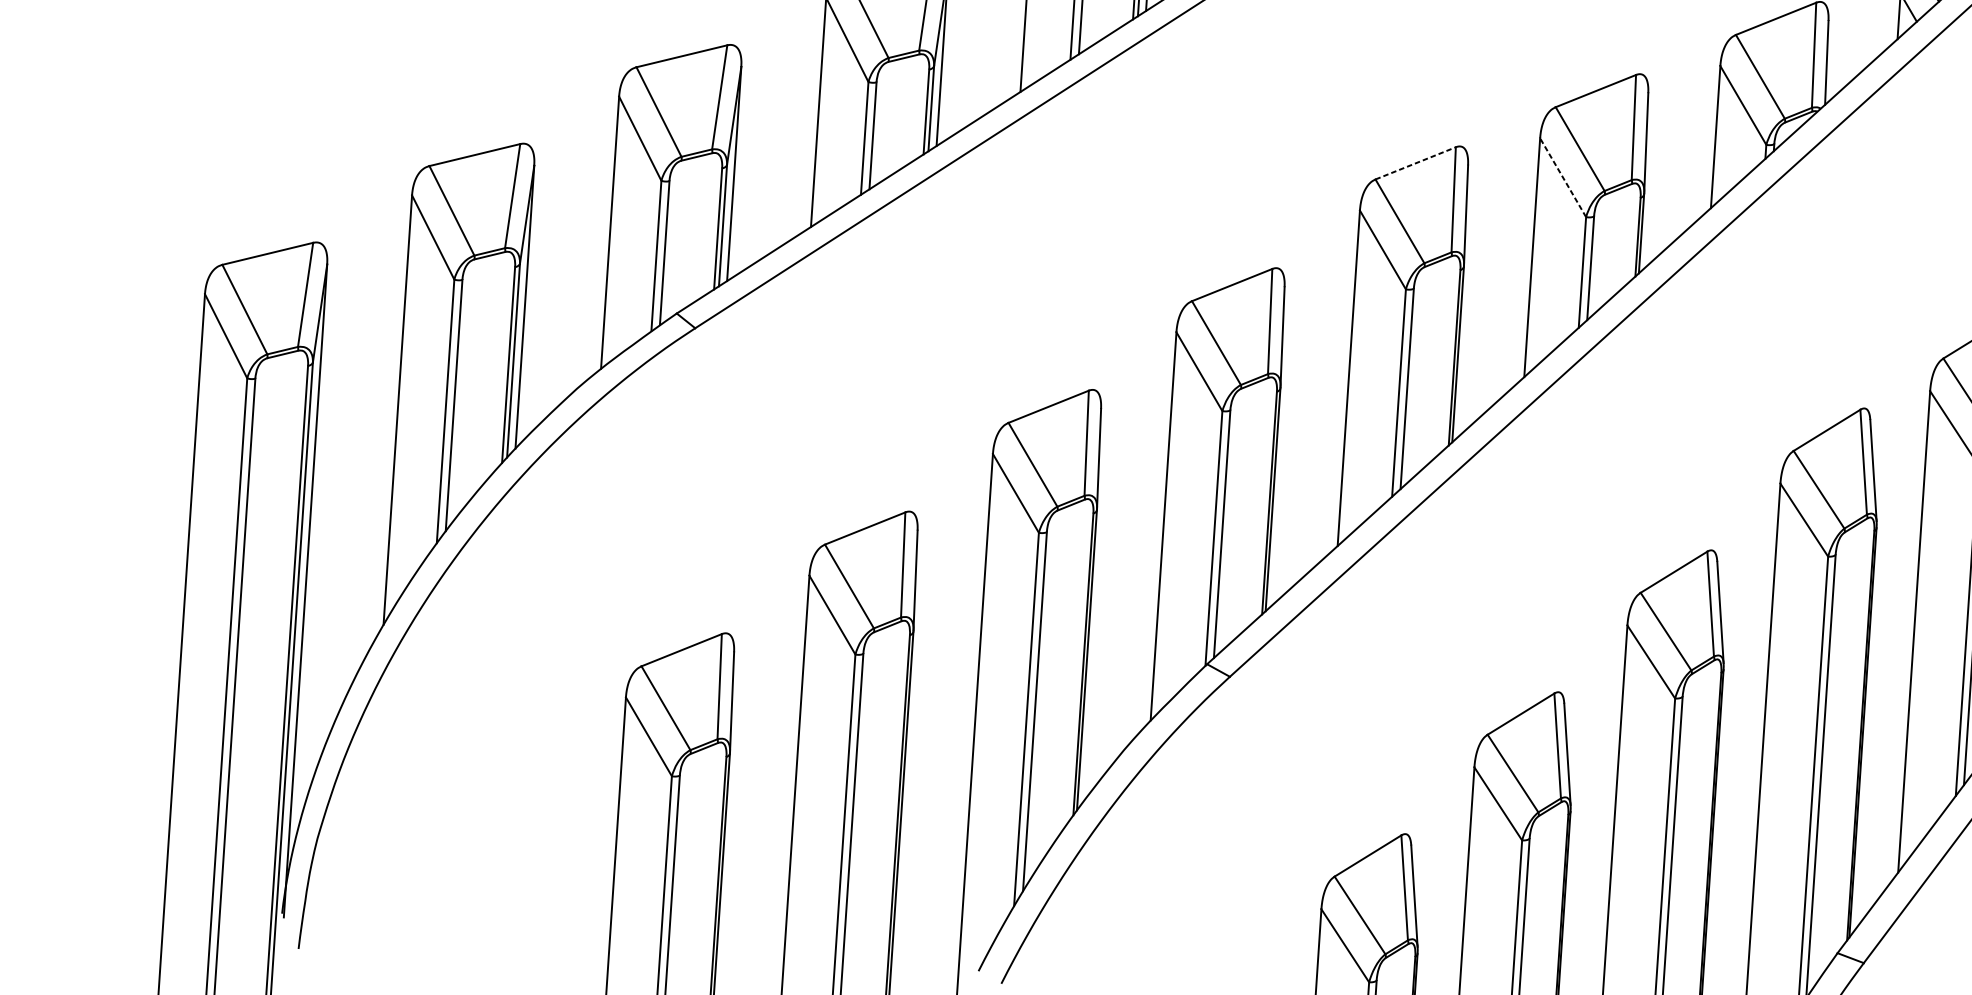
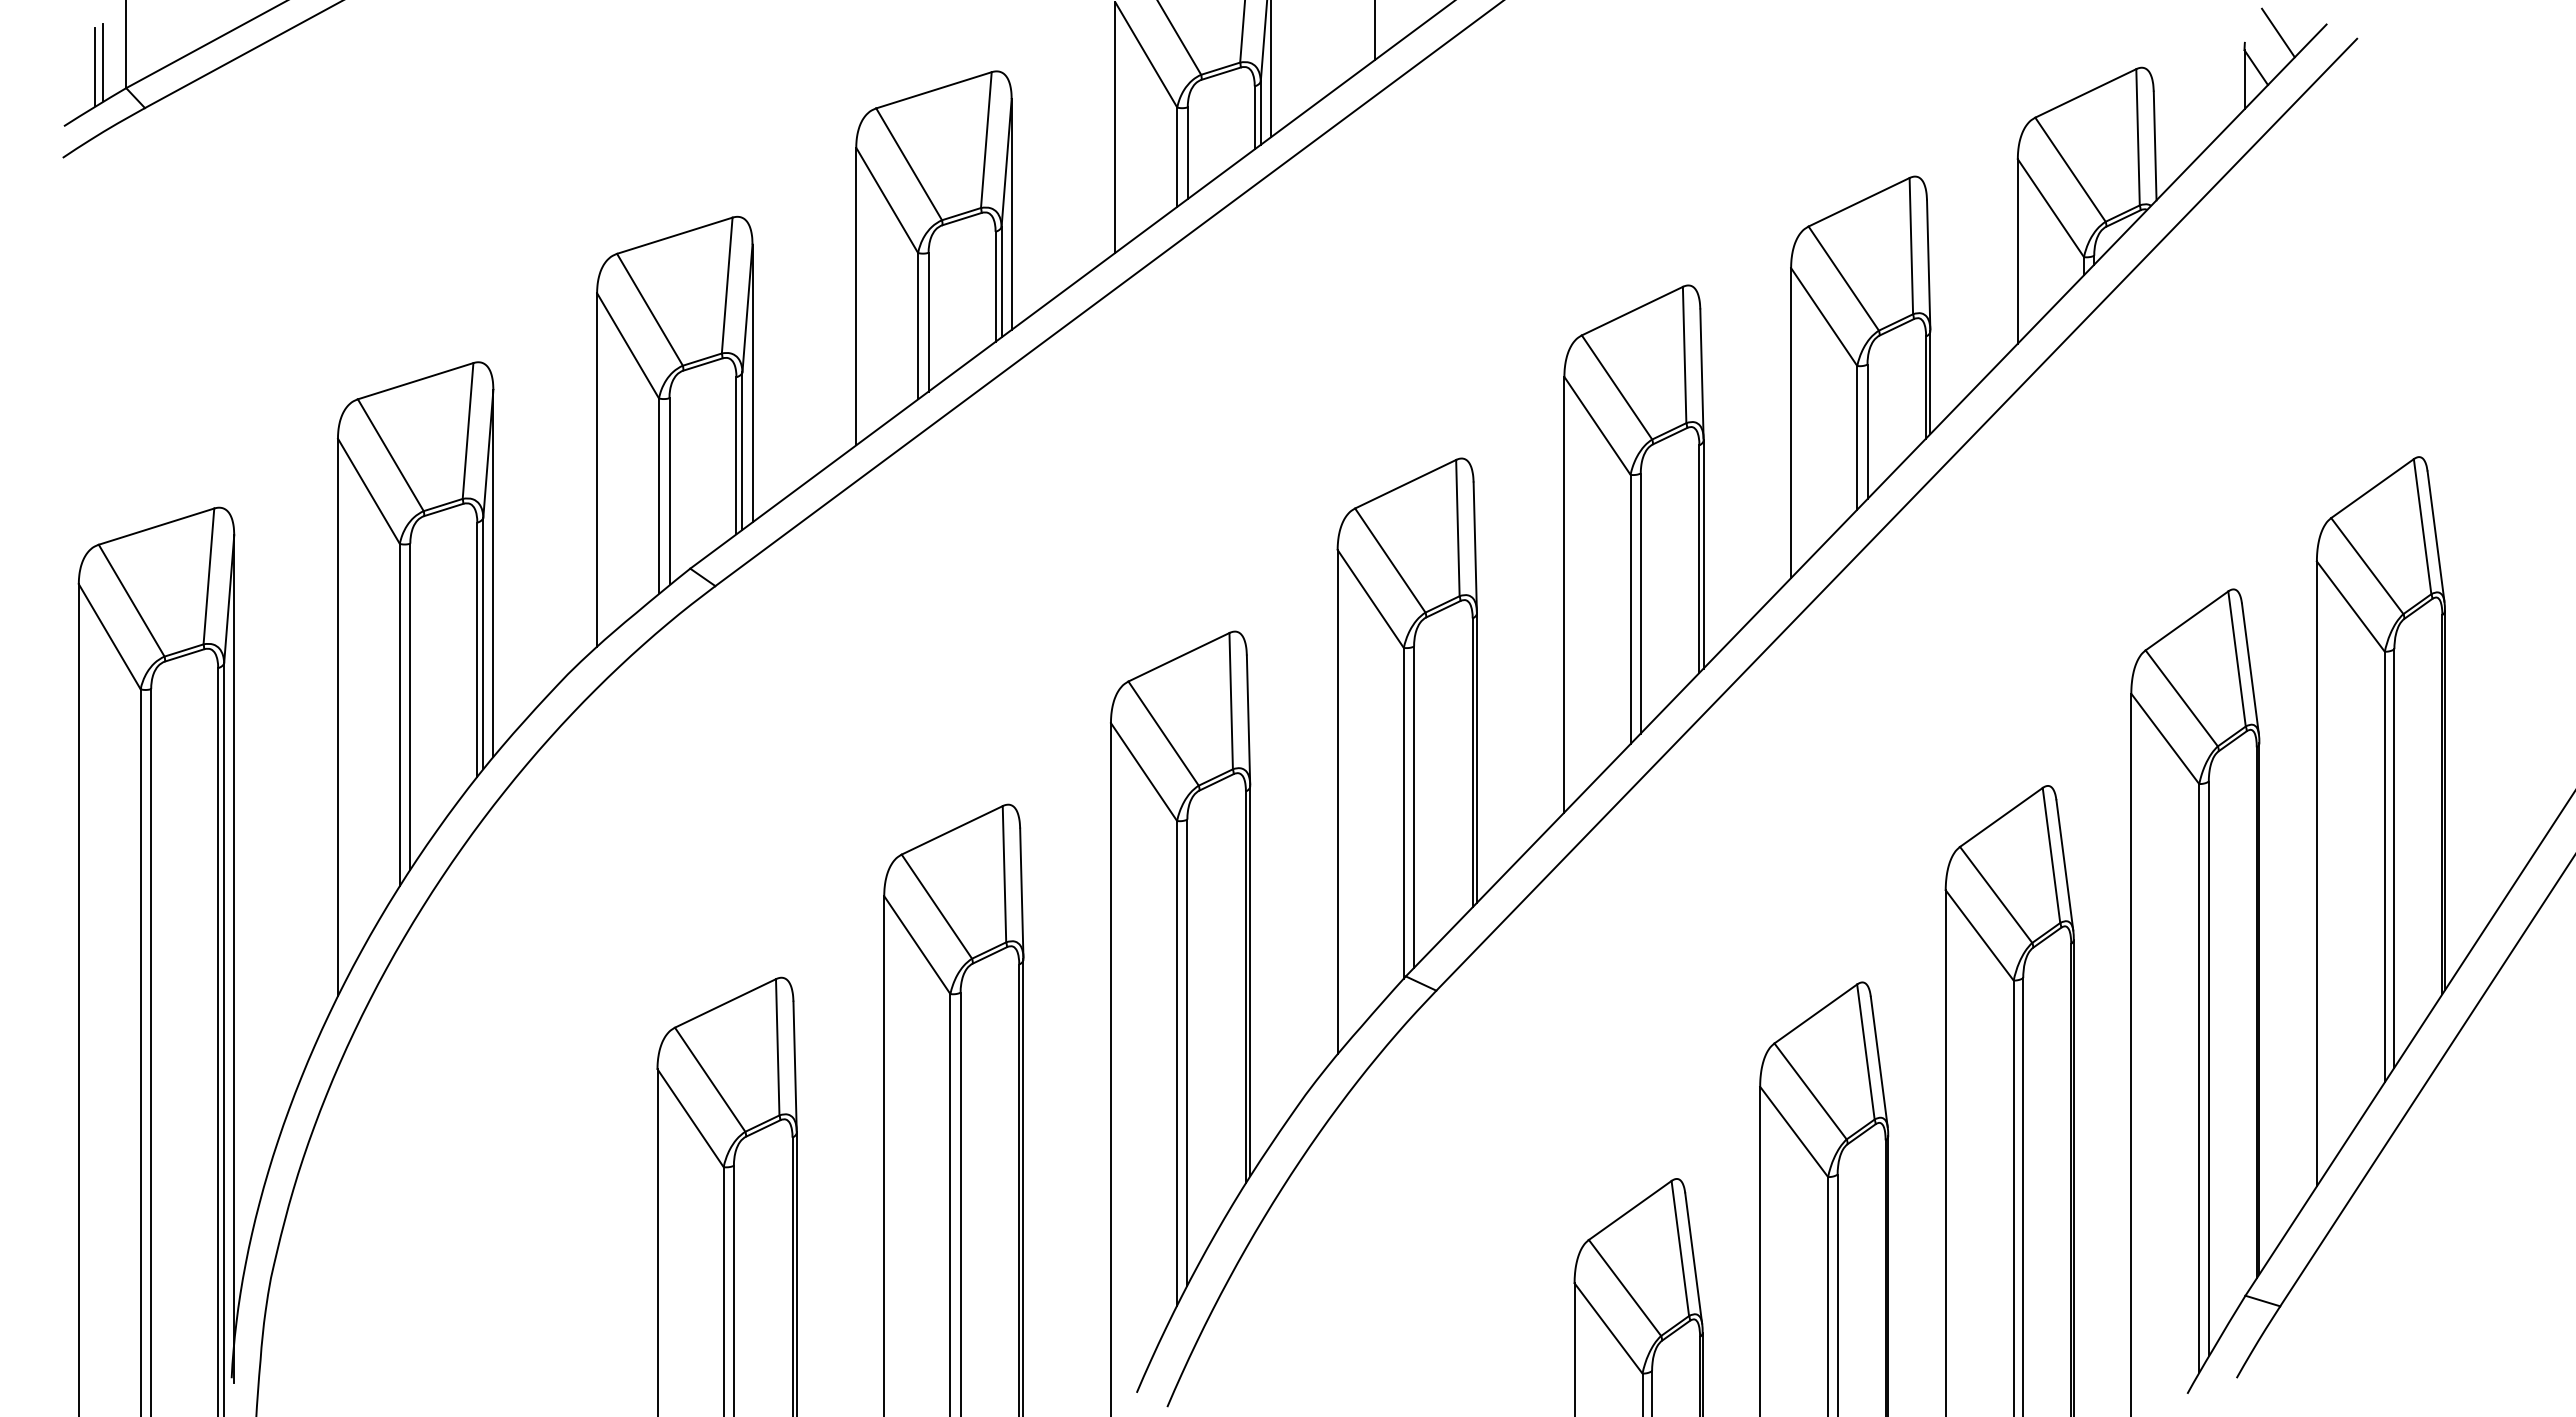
line: (1415, 162) -> (1632, 310), dashed -> solid
line: (1562, 177) -> (1823, 316), dashed -> solid

